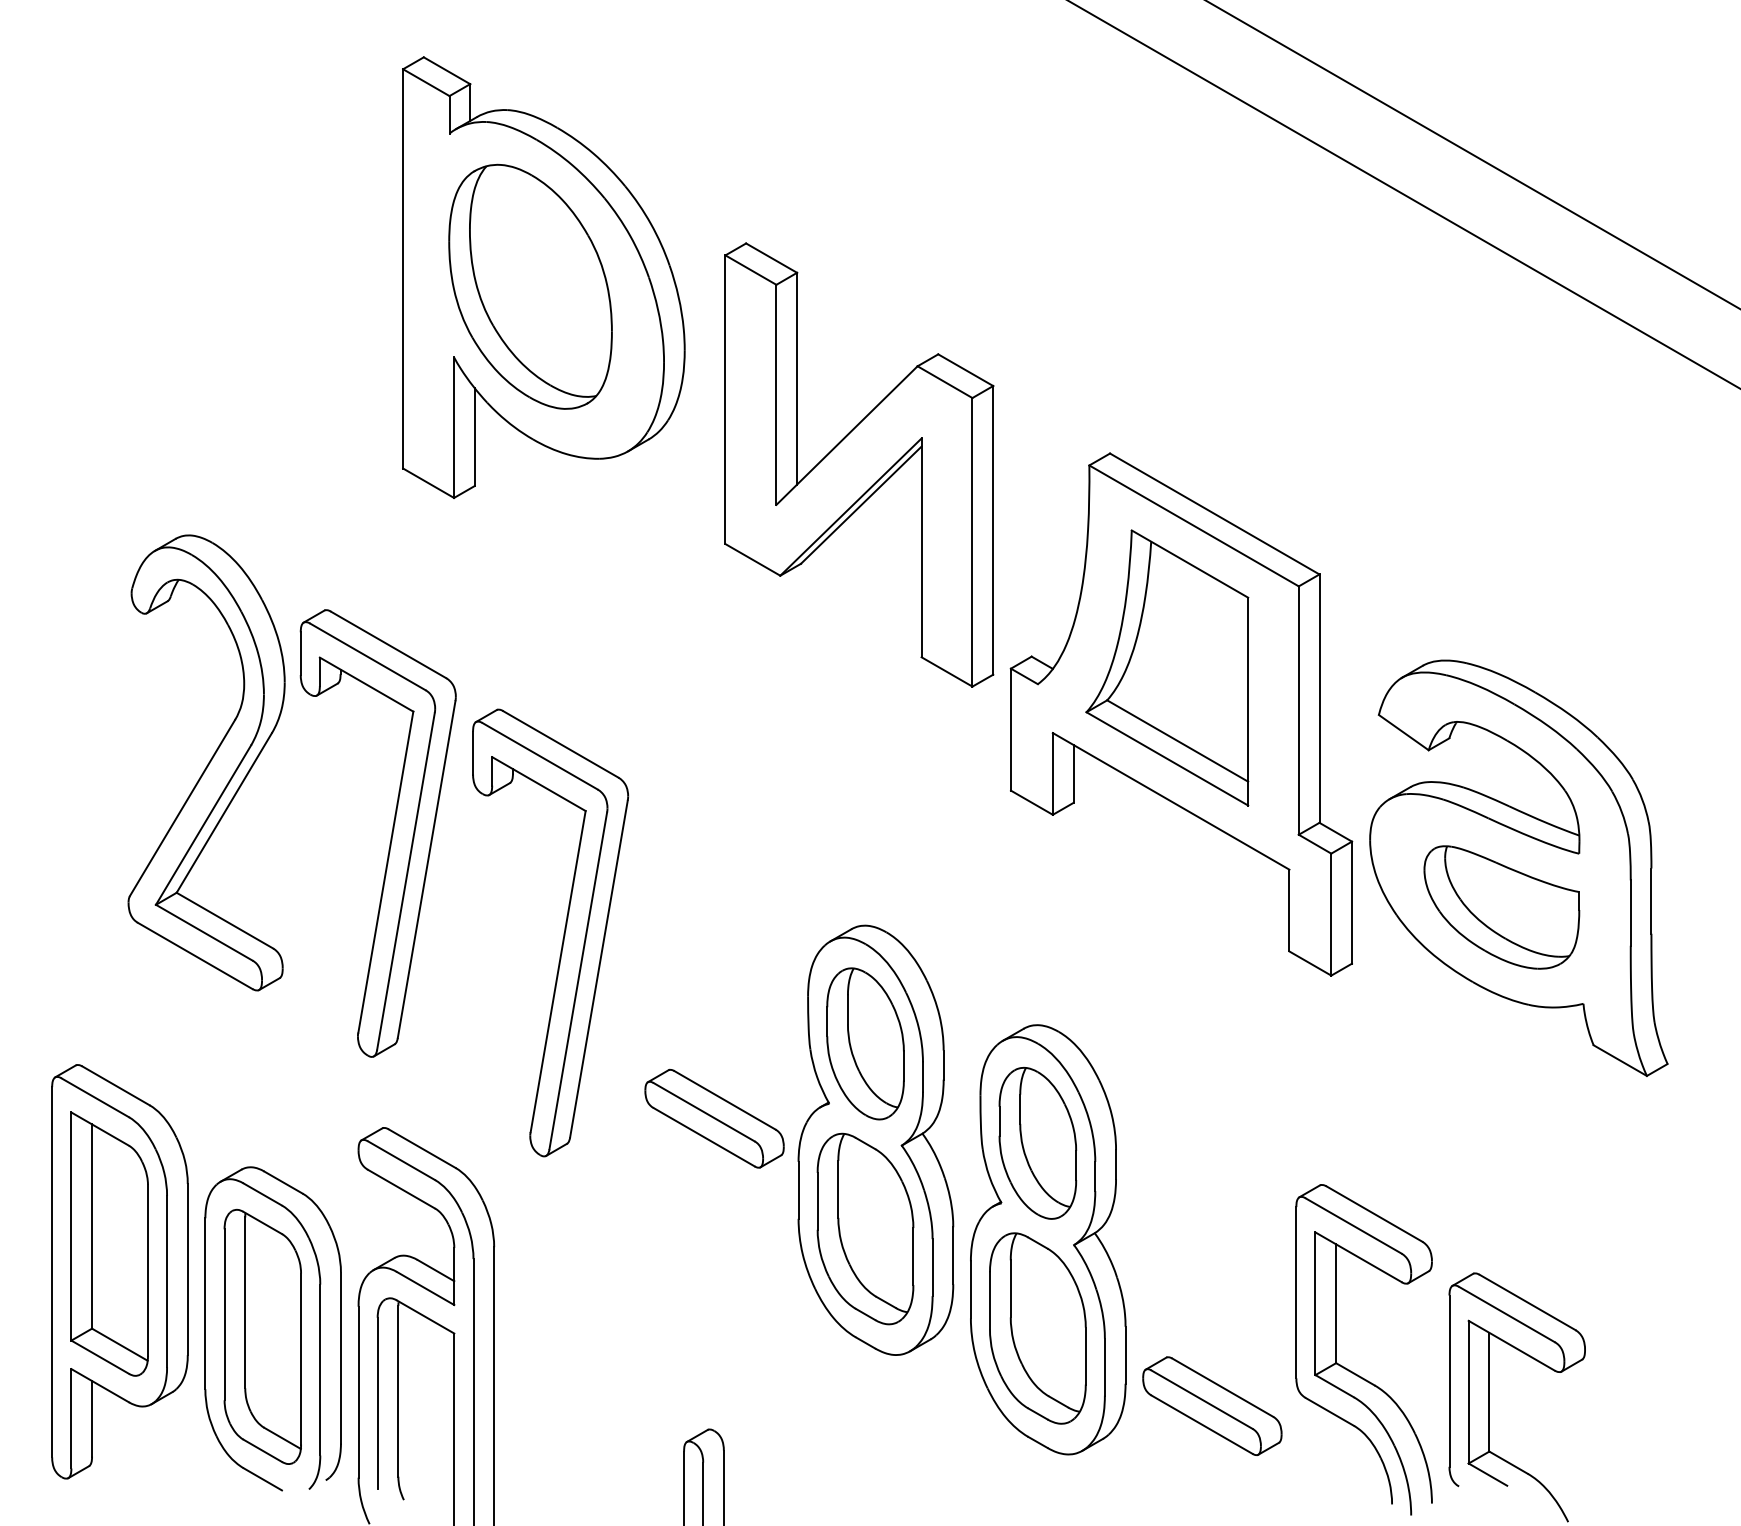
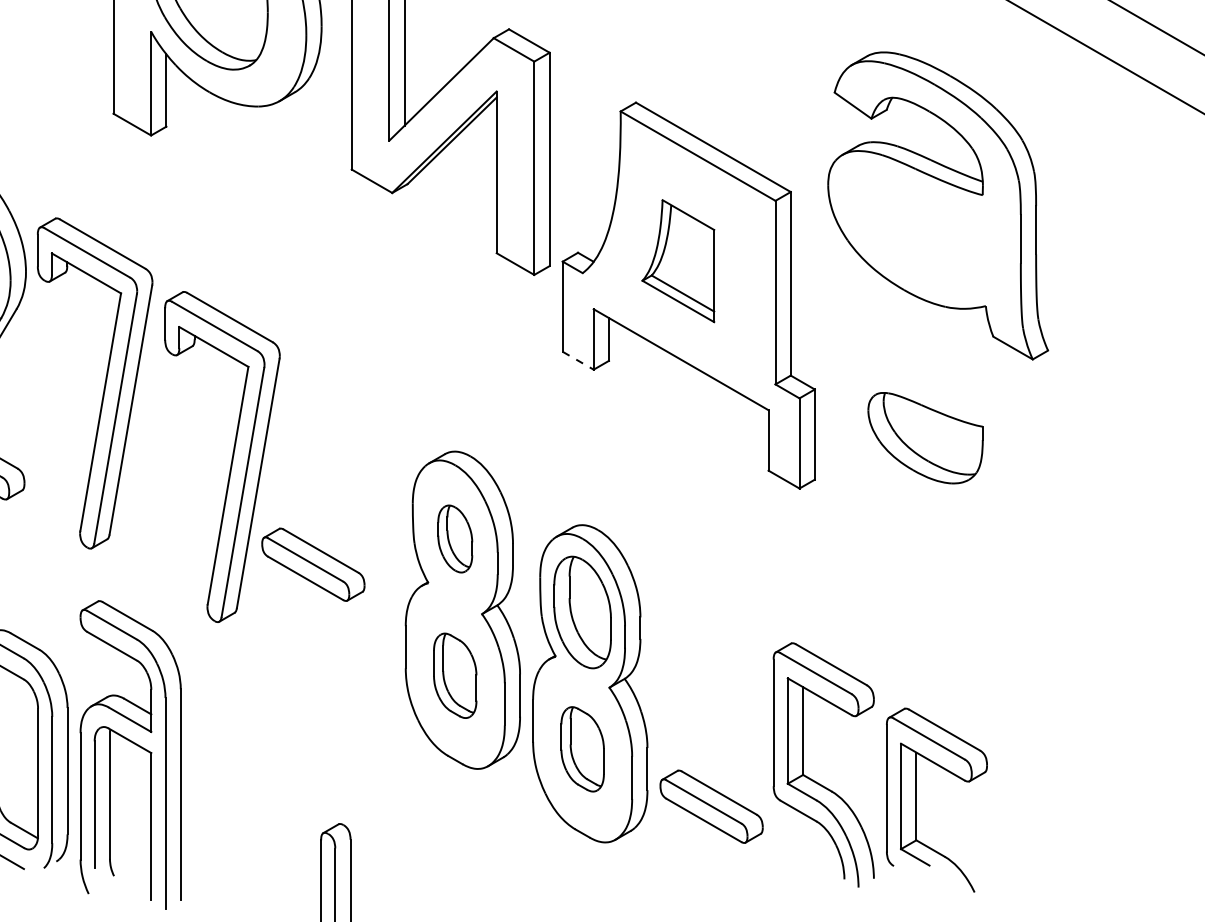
part: (1167, 667) -> (678, 260), size x0.6
line: (1032, 802) -> (578, 360), solid -> dashed
part: (1518, 867) -> (937, 205), moved
part: (865, 1043) -> (455, 538), size x0.6
part: (714, 1118) -> (313, 564), moved
part: (865, 1228) -> (455, 675), size x0.6
part: (1037, 1328) -> (582, 749), size x0.6

